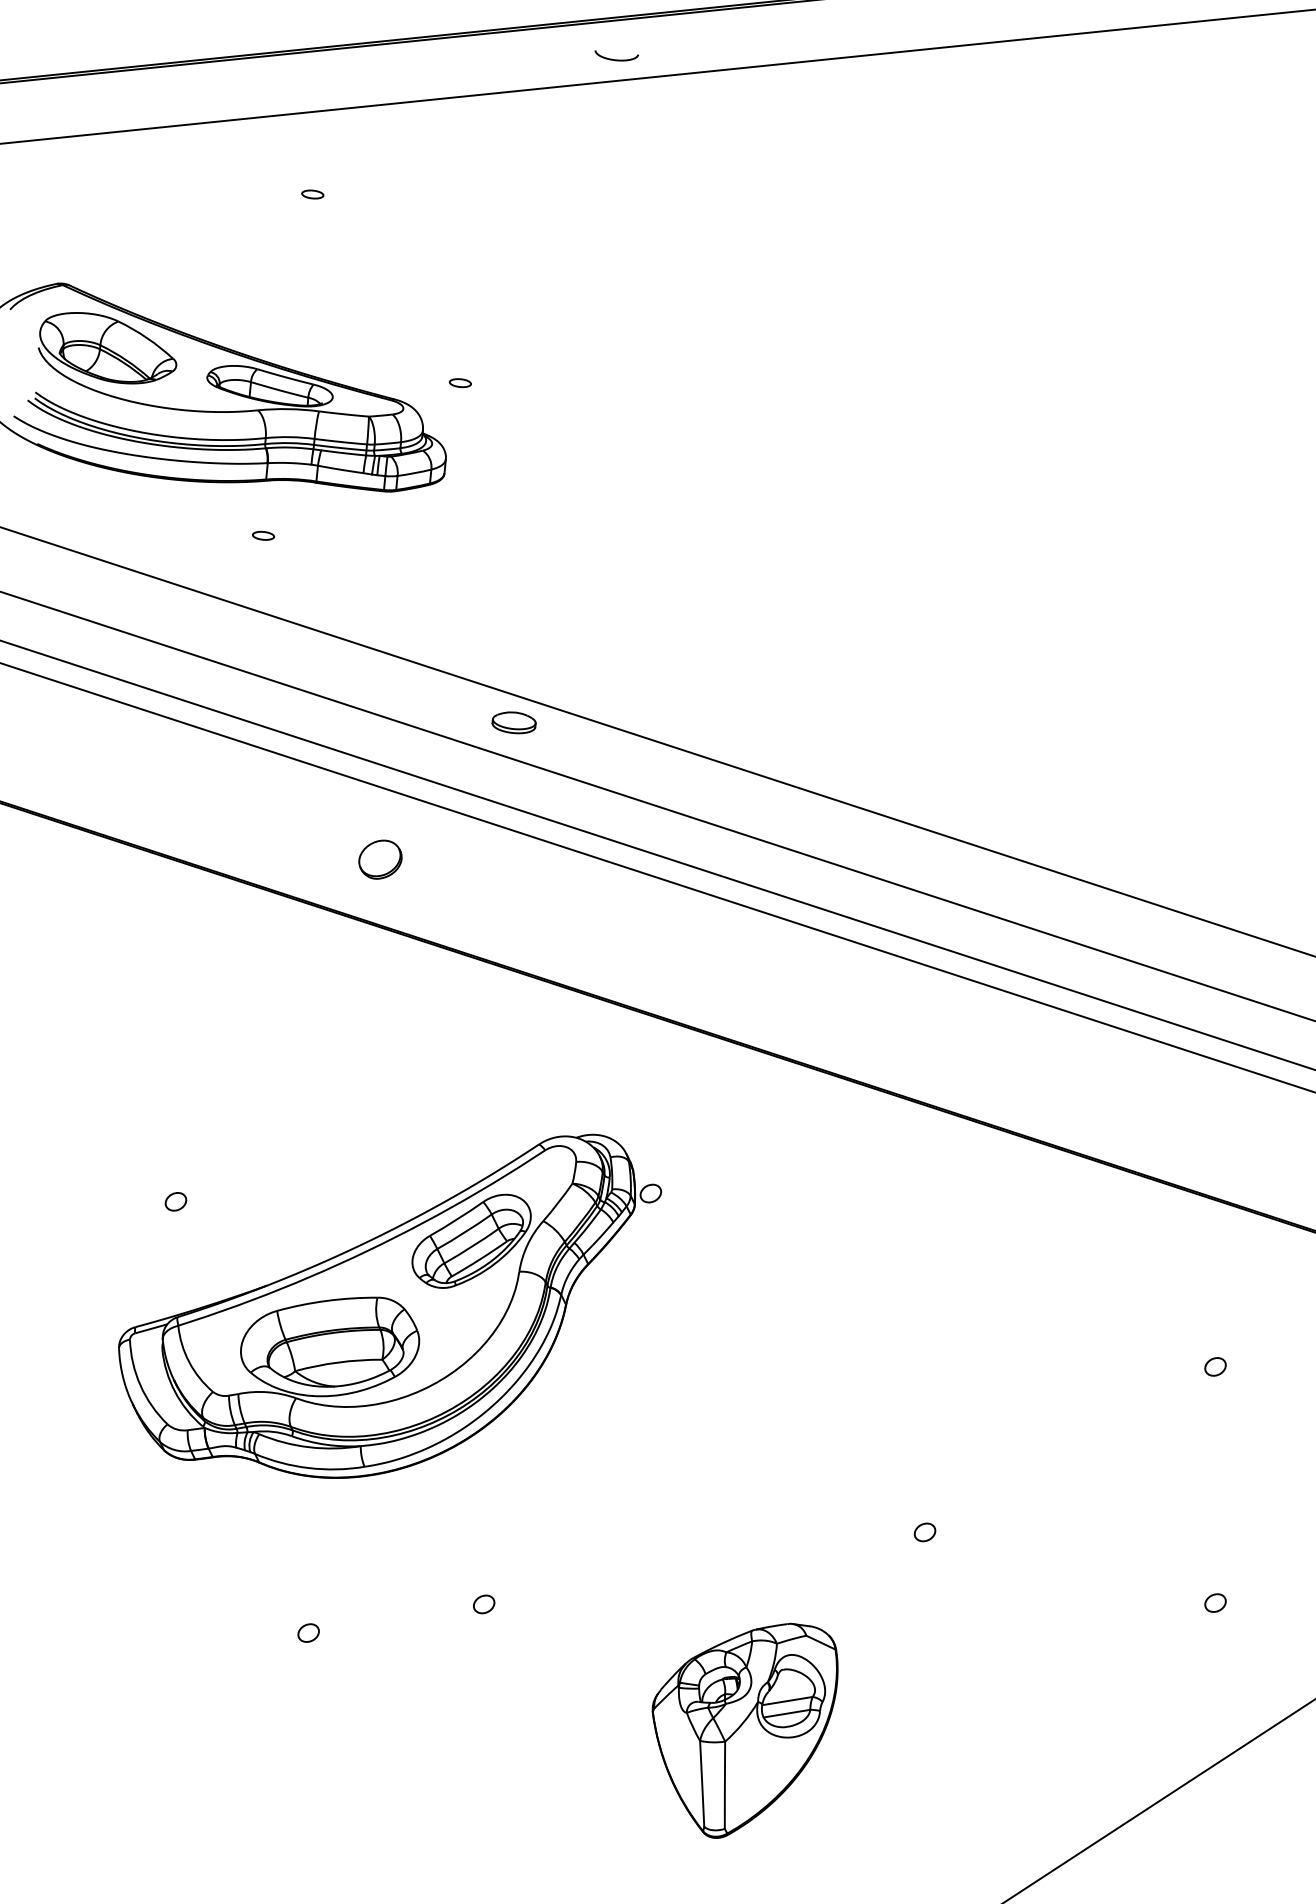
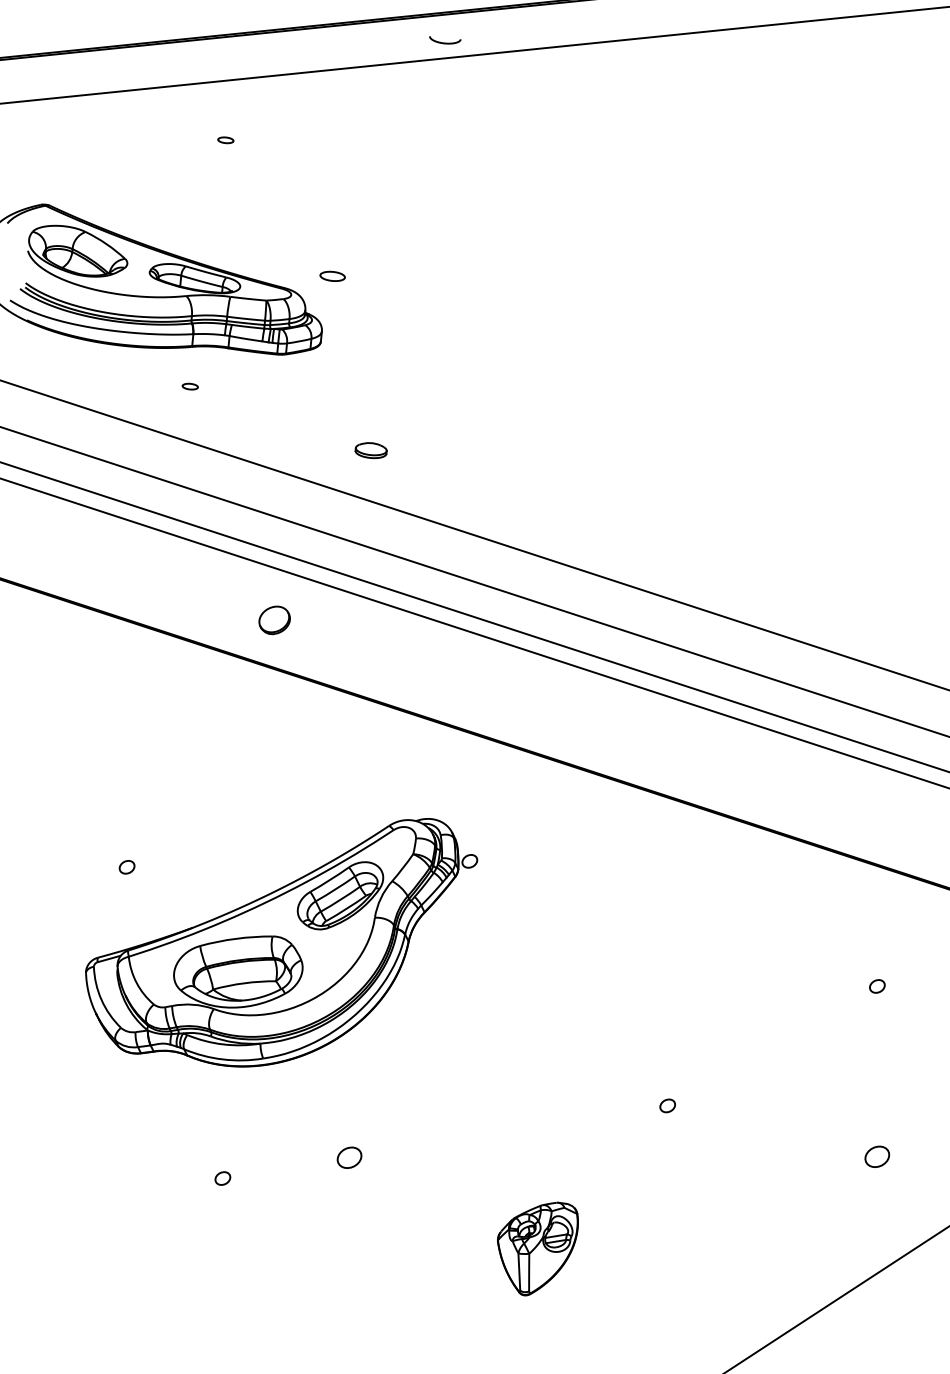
part: (459, 383) -> (331, 276), size x1.6
part: (513, 722) -> (370, 450), moved
part: (1215, 1602) -> (877, 1156), size x1.6
part: (484, 1603) -> (349, 1157), size x1.6
part: (744, 1730) -> (537, 1248), size x0.6

